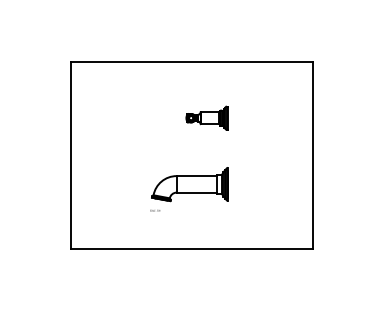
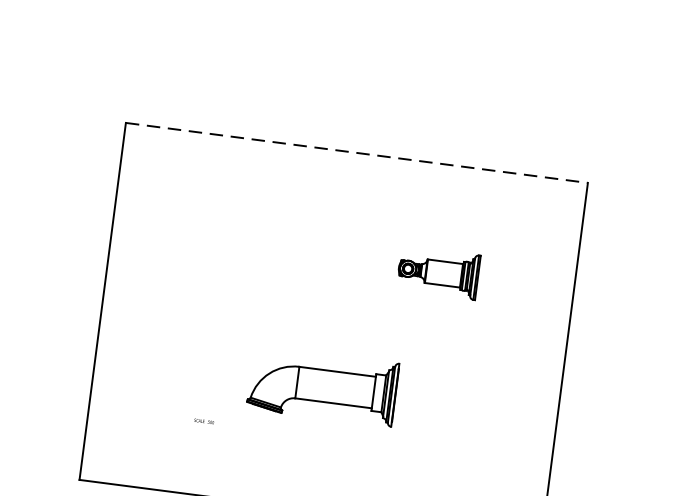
line: (192, 61) -> (357, 152), solid -> dashed
part: (206, 117) -> (437, 271), moved
text: (155, 210) -> (204, 421), moved

